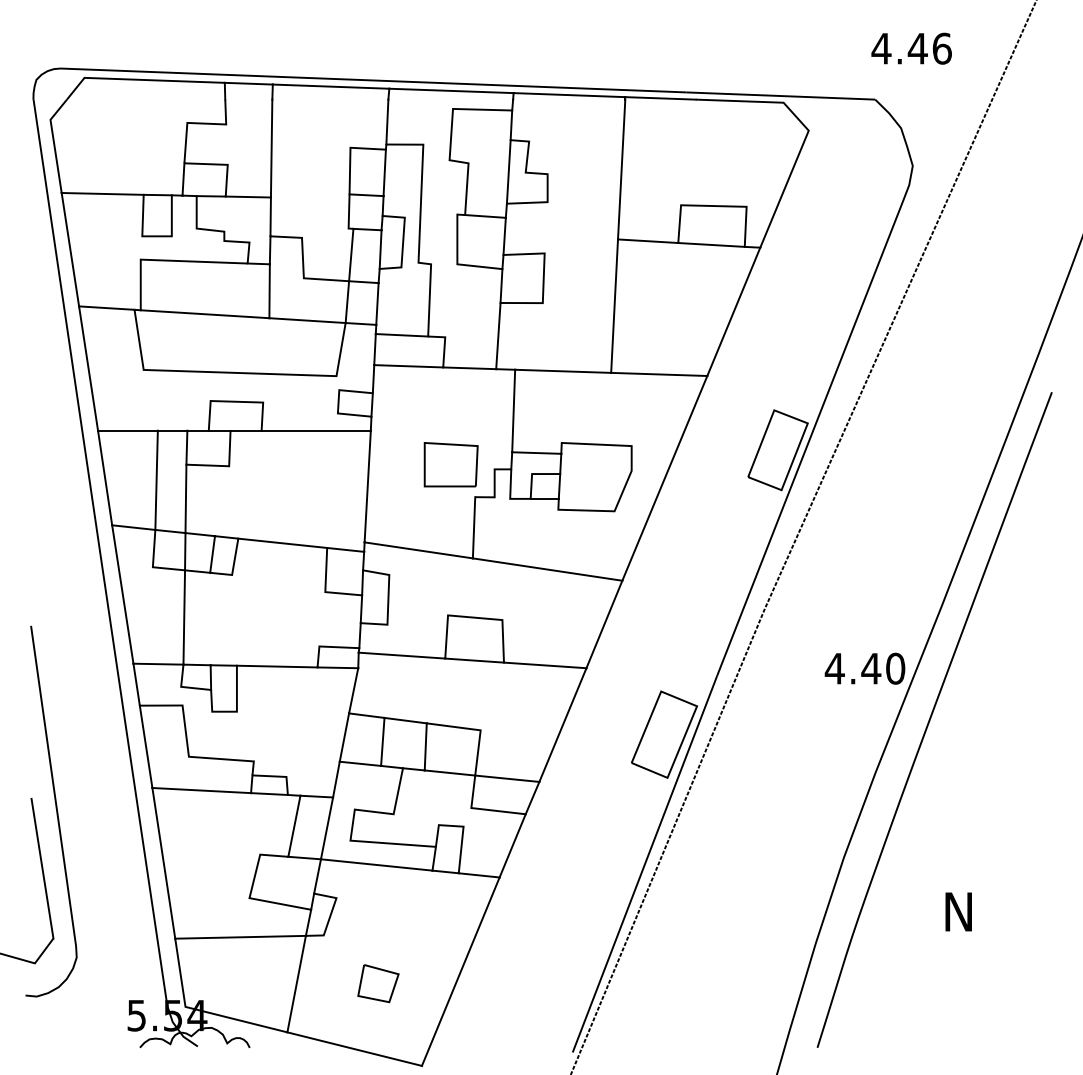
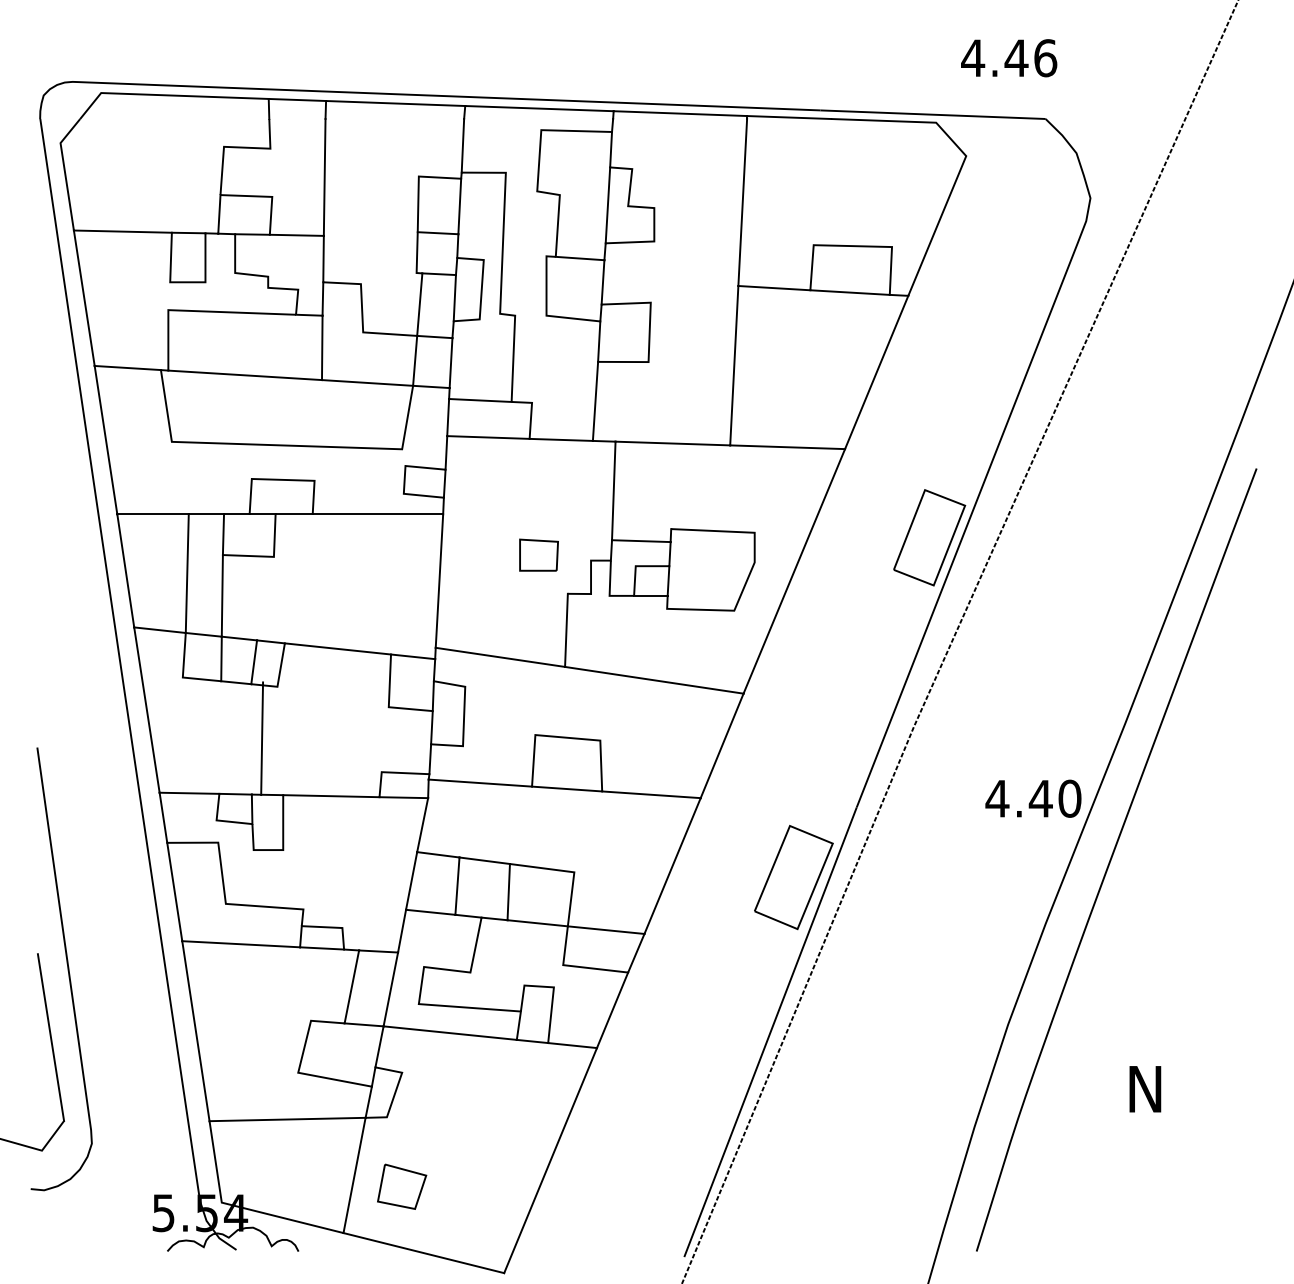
text: (911, 48) -> (1008, 57), moved
part: (450, 464) -> (538, 554), size x0.6
line: (184, 617) -> (262, 738), moved
part: (378, 983) -> (402, 1186), moved

